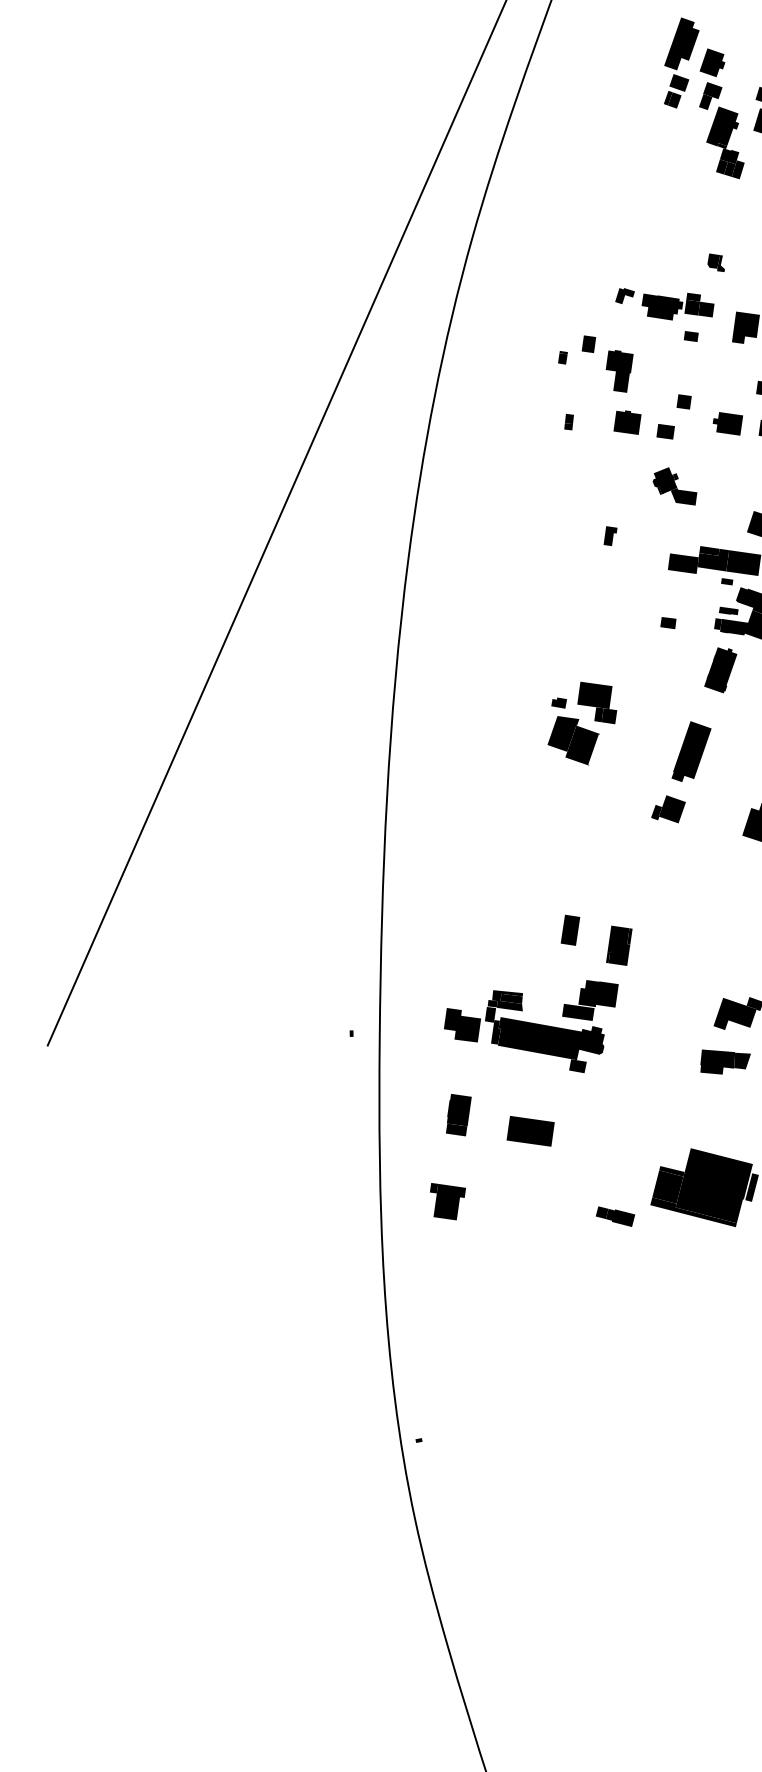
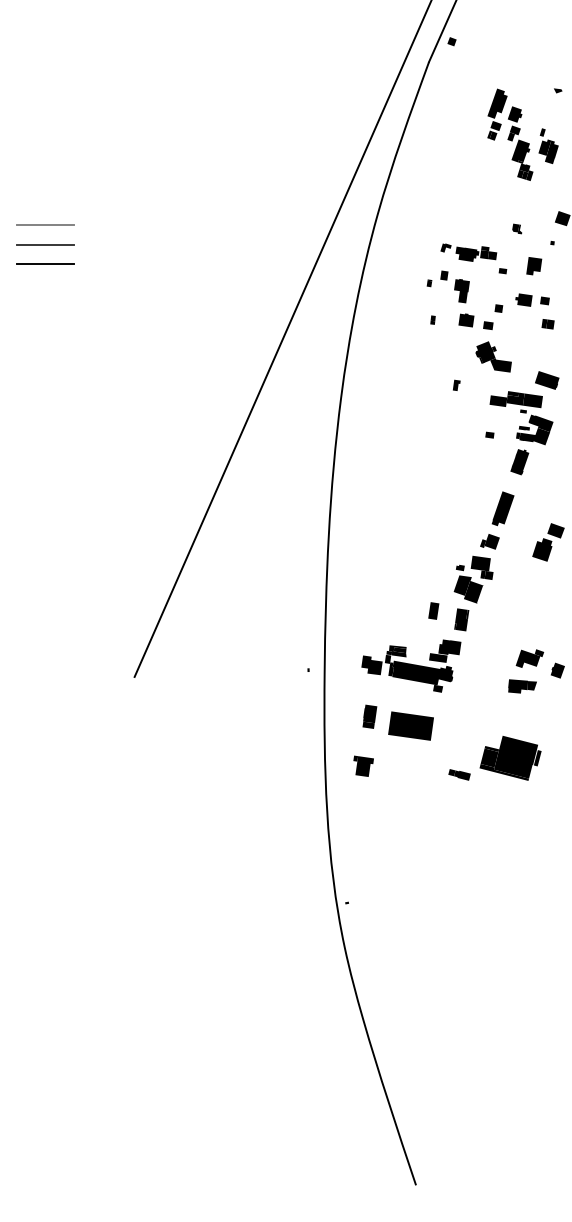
part: (664, 303) -> (468, 252), moved
part: (727, 422) -> (523, 299), moved
part: (674, 485) -> (493, 356), size x1.43
part: (582, 723) -> (473, 579), moved
part: (529, 1130) -> (410, 725), size x1.67

